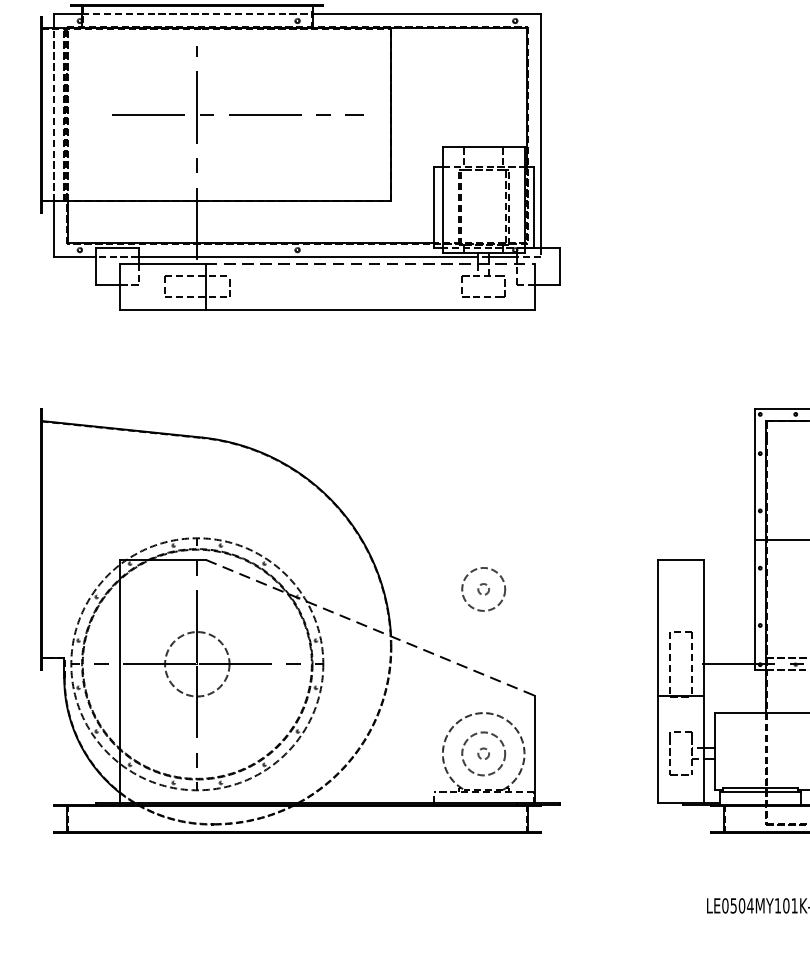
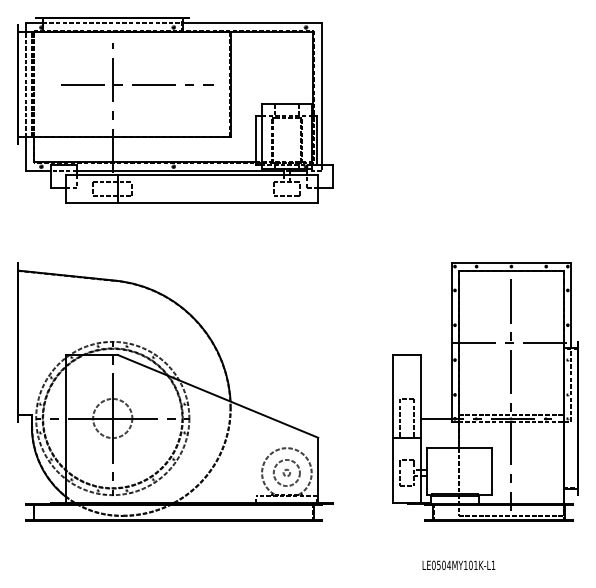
line: (371, 264) -> (218, 175), dashed -> solid
part: (483, 588) -> (286, 372), removed
line: (371, 628) -> (218, 396), dashed -> solid

